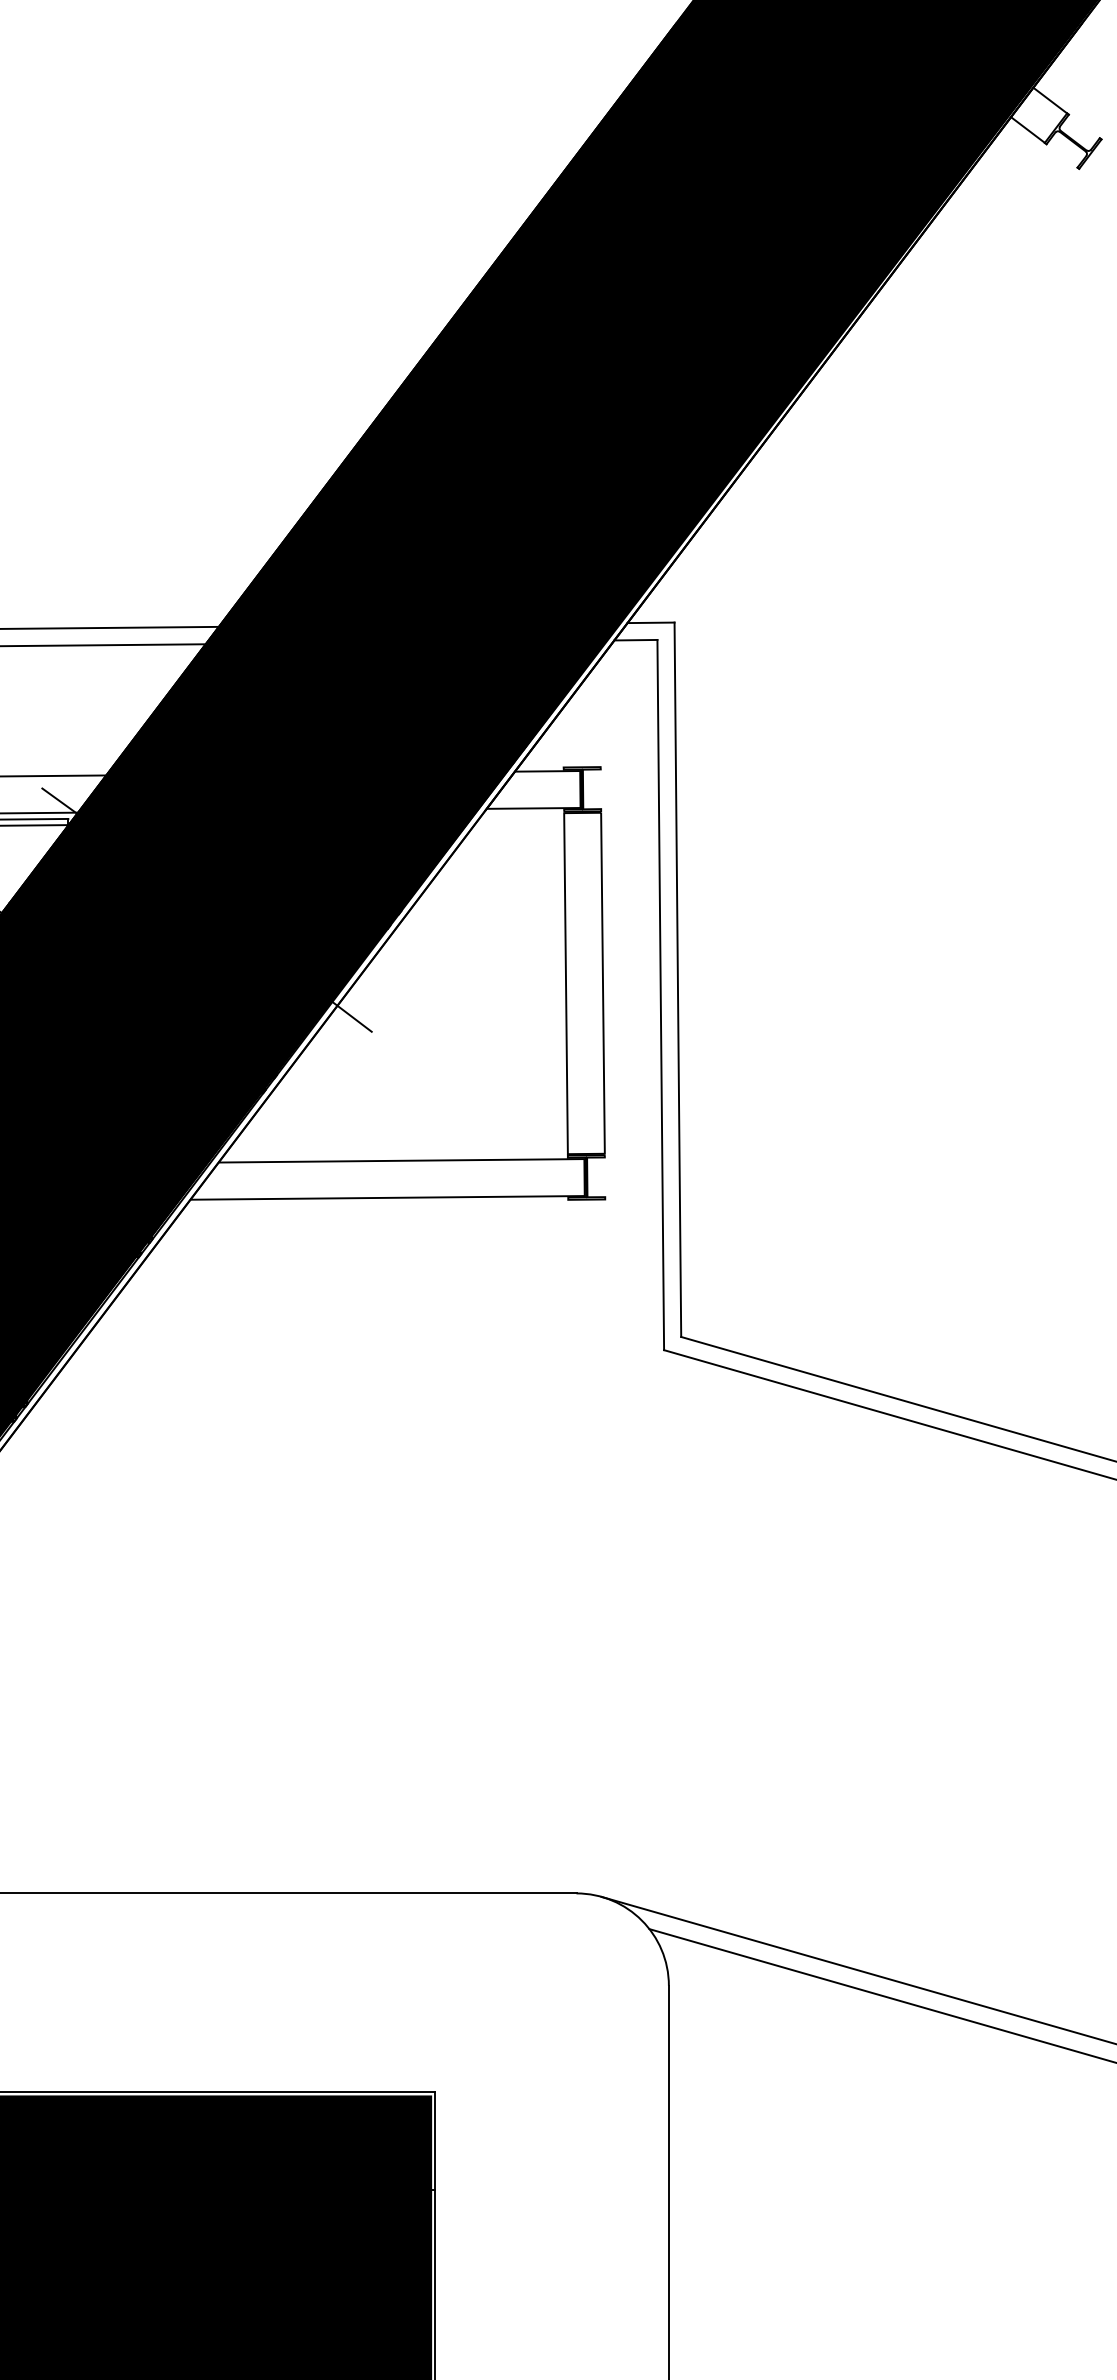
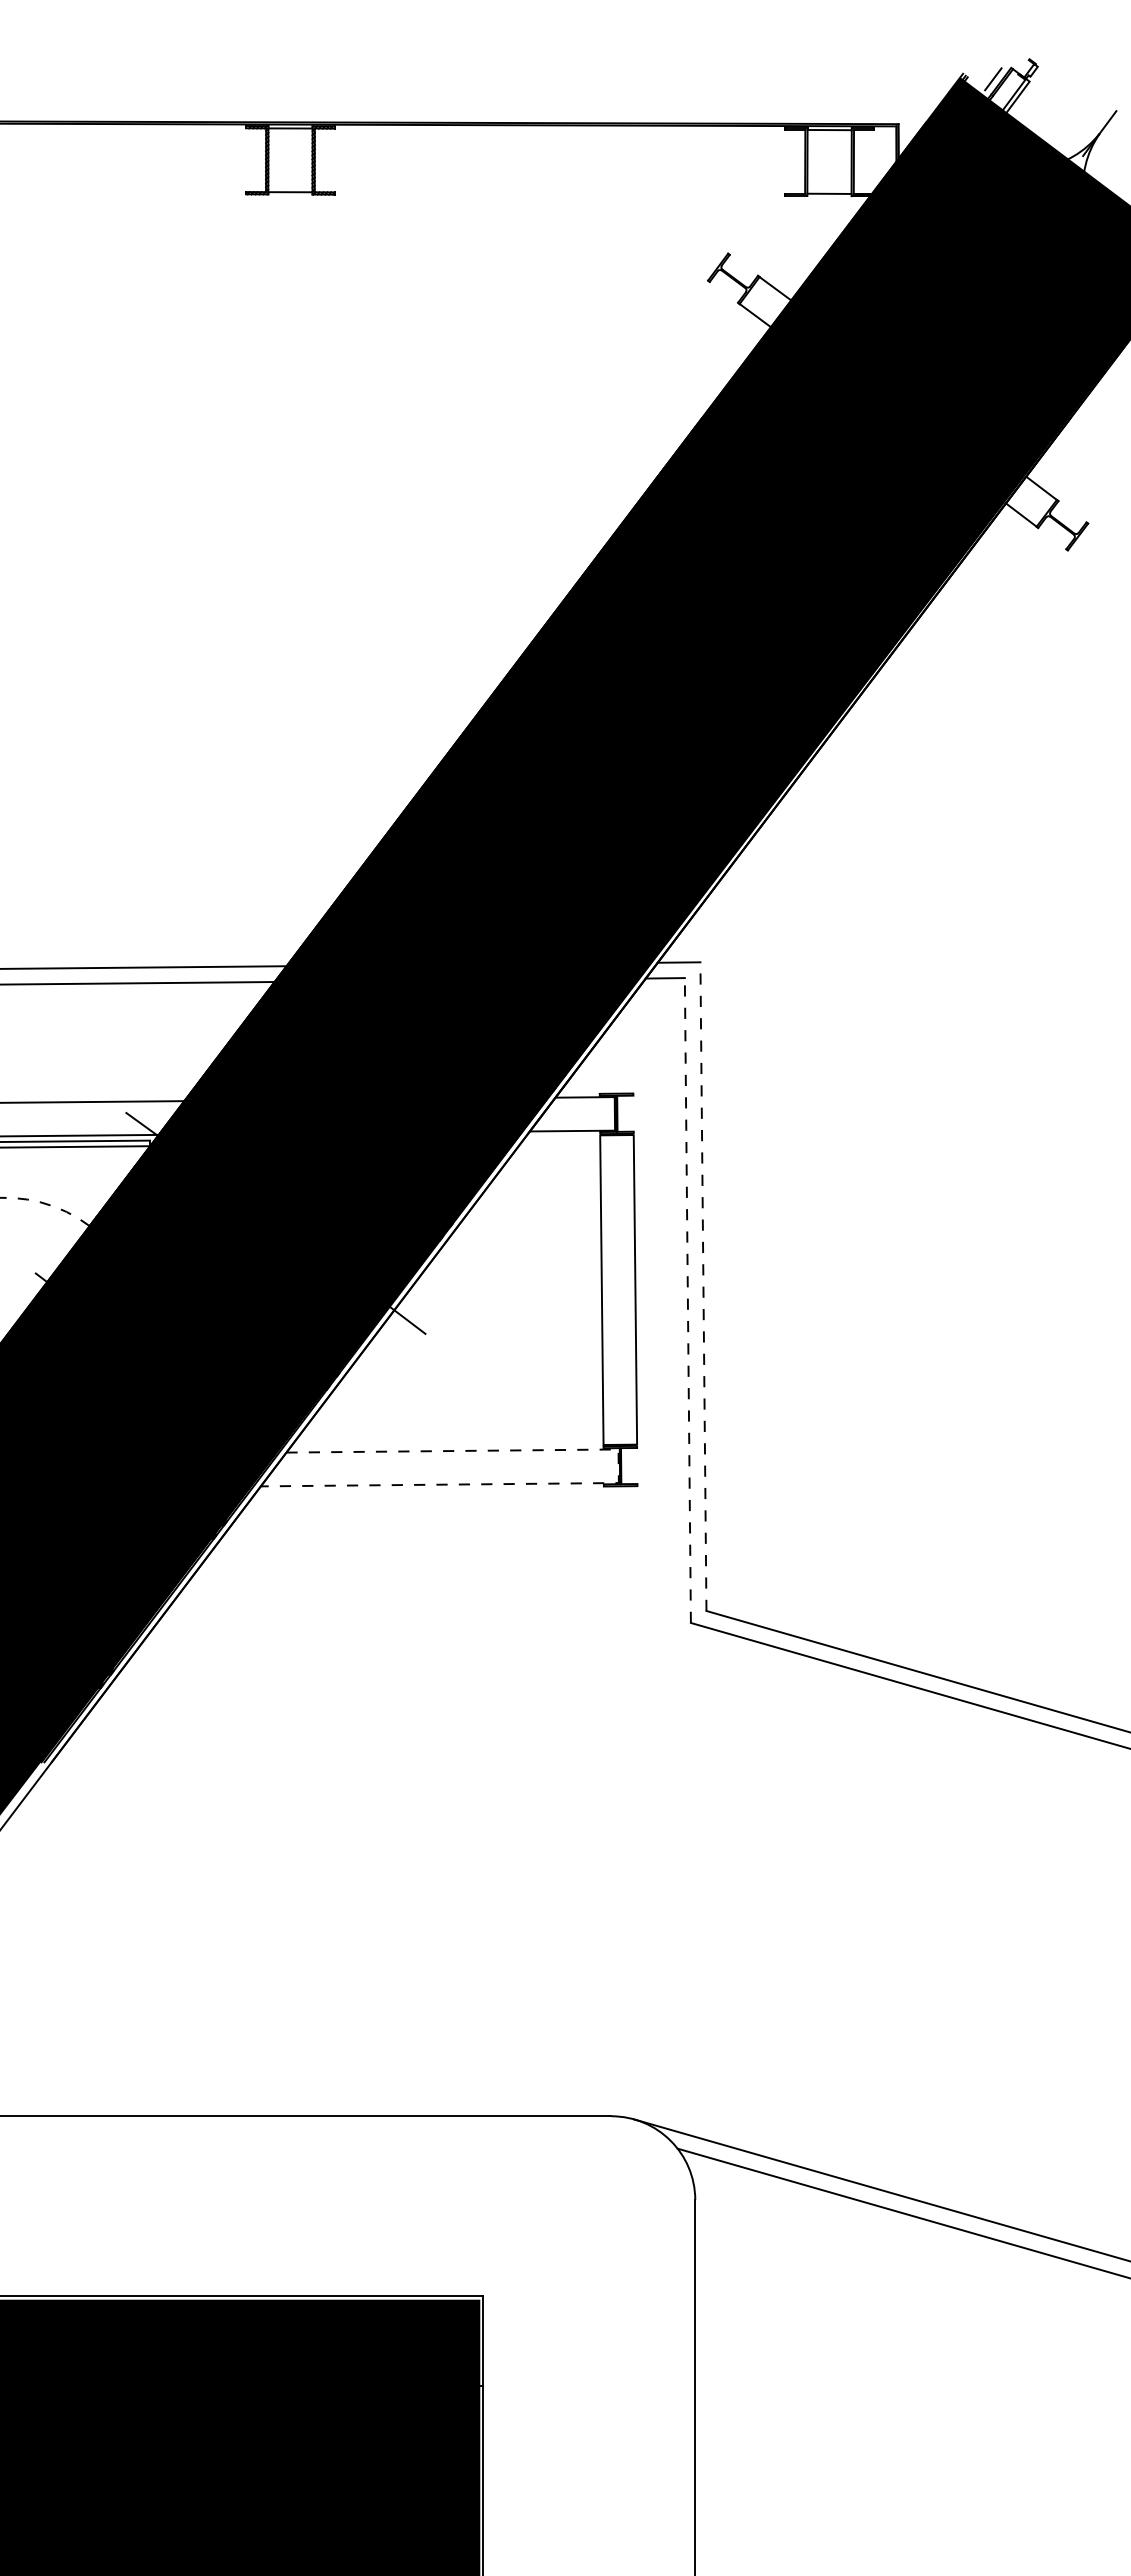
line: (677, 979) -> (703, 1286), solid -> dashed
line: (660, 995) -> (687, 1300), solid -> dashed
line: (584, 1192) -> (618, 1479), solid -> dashed

